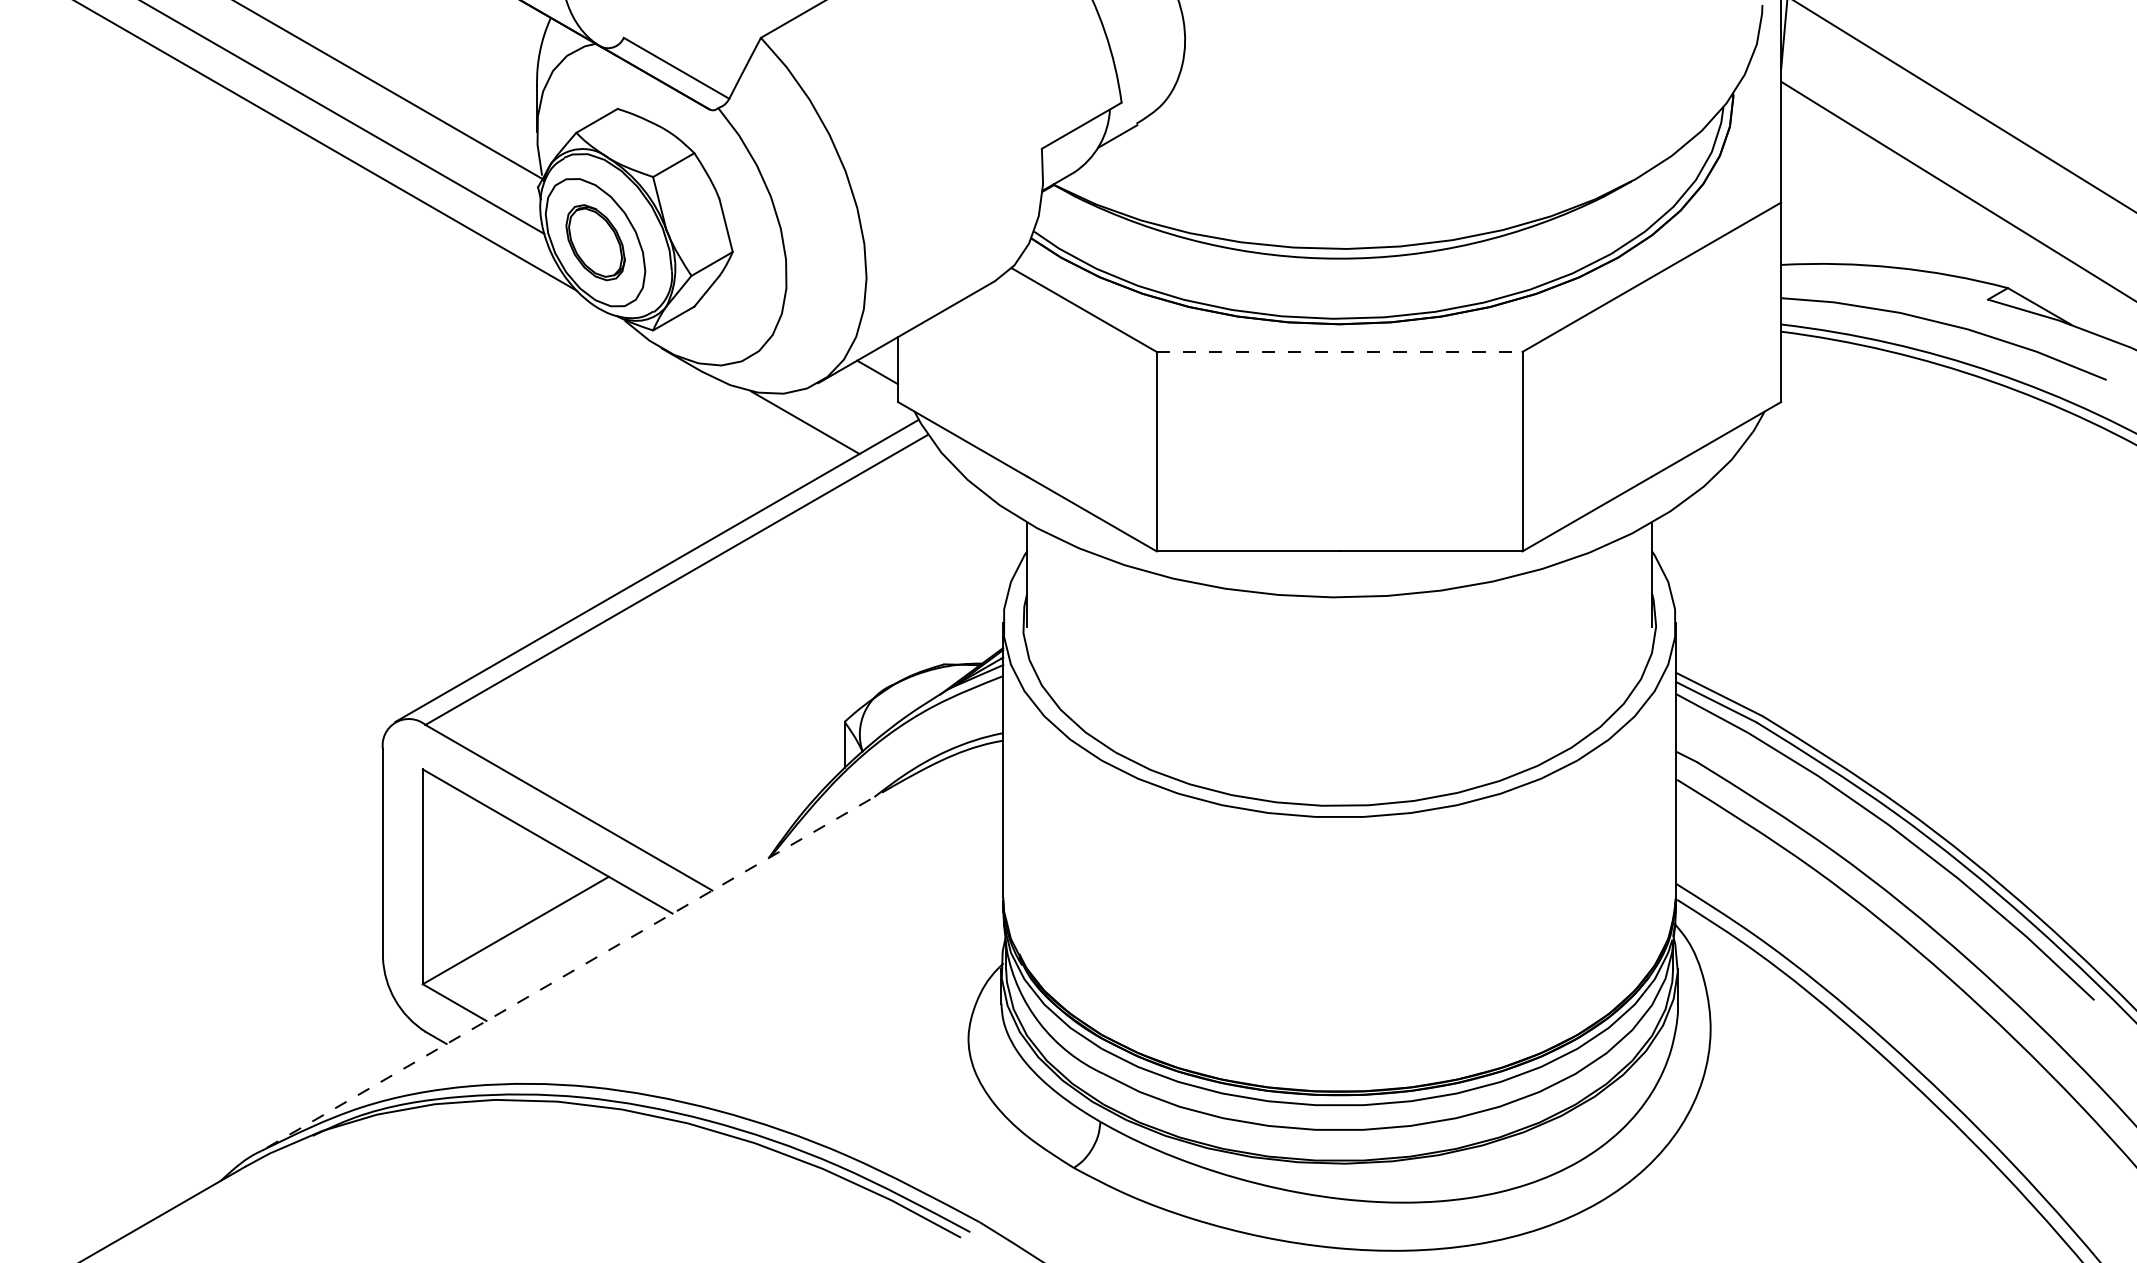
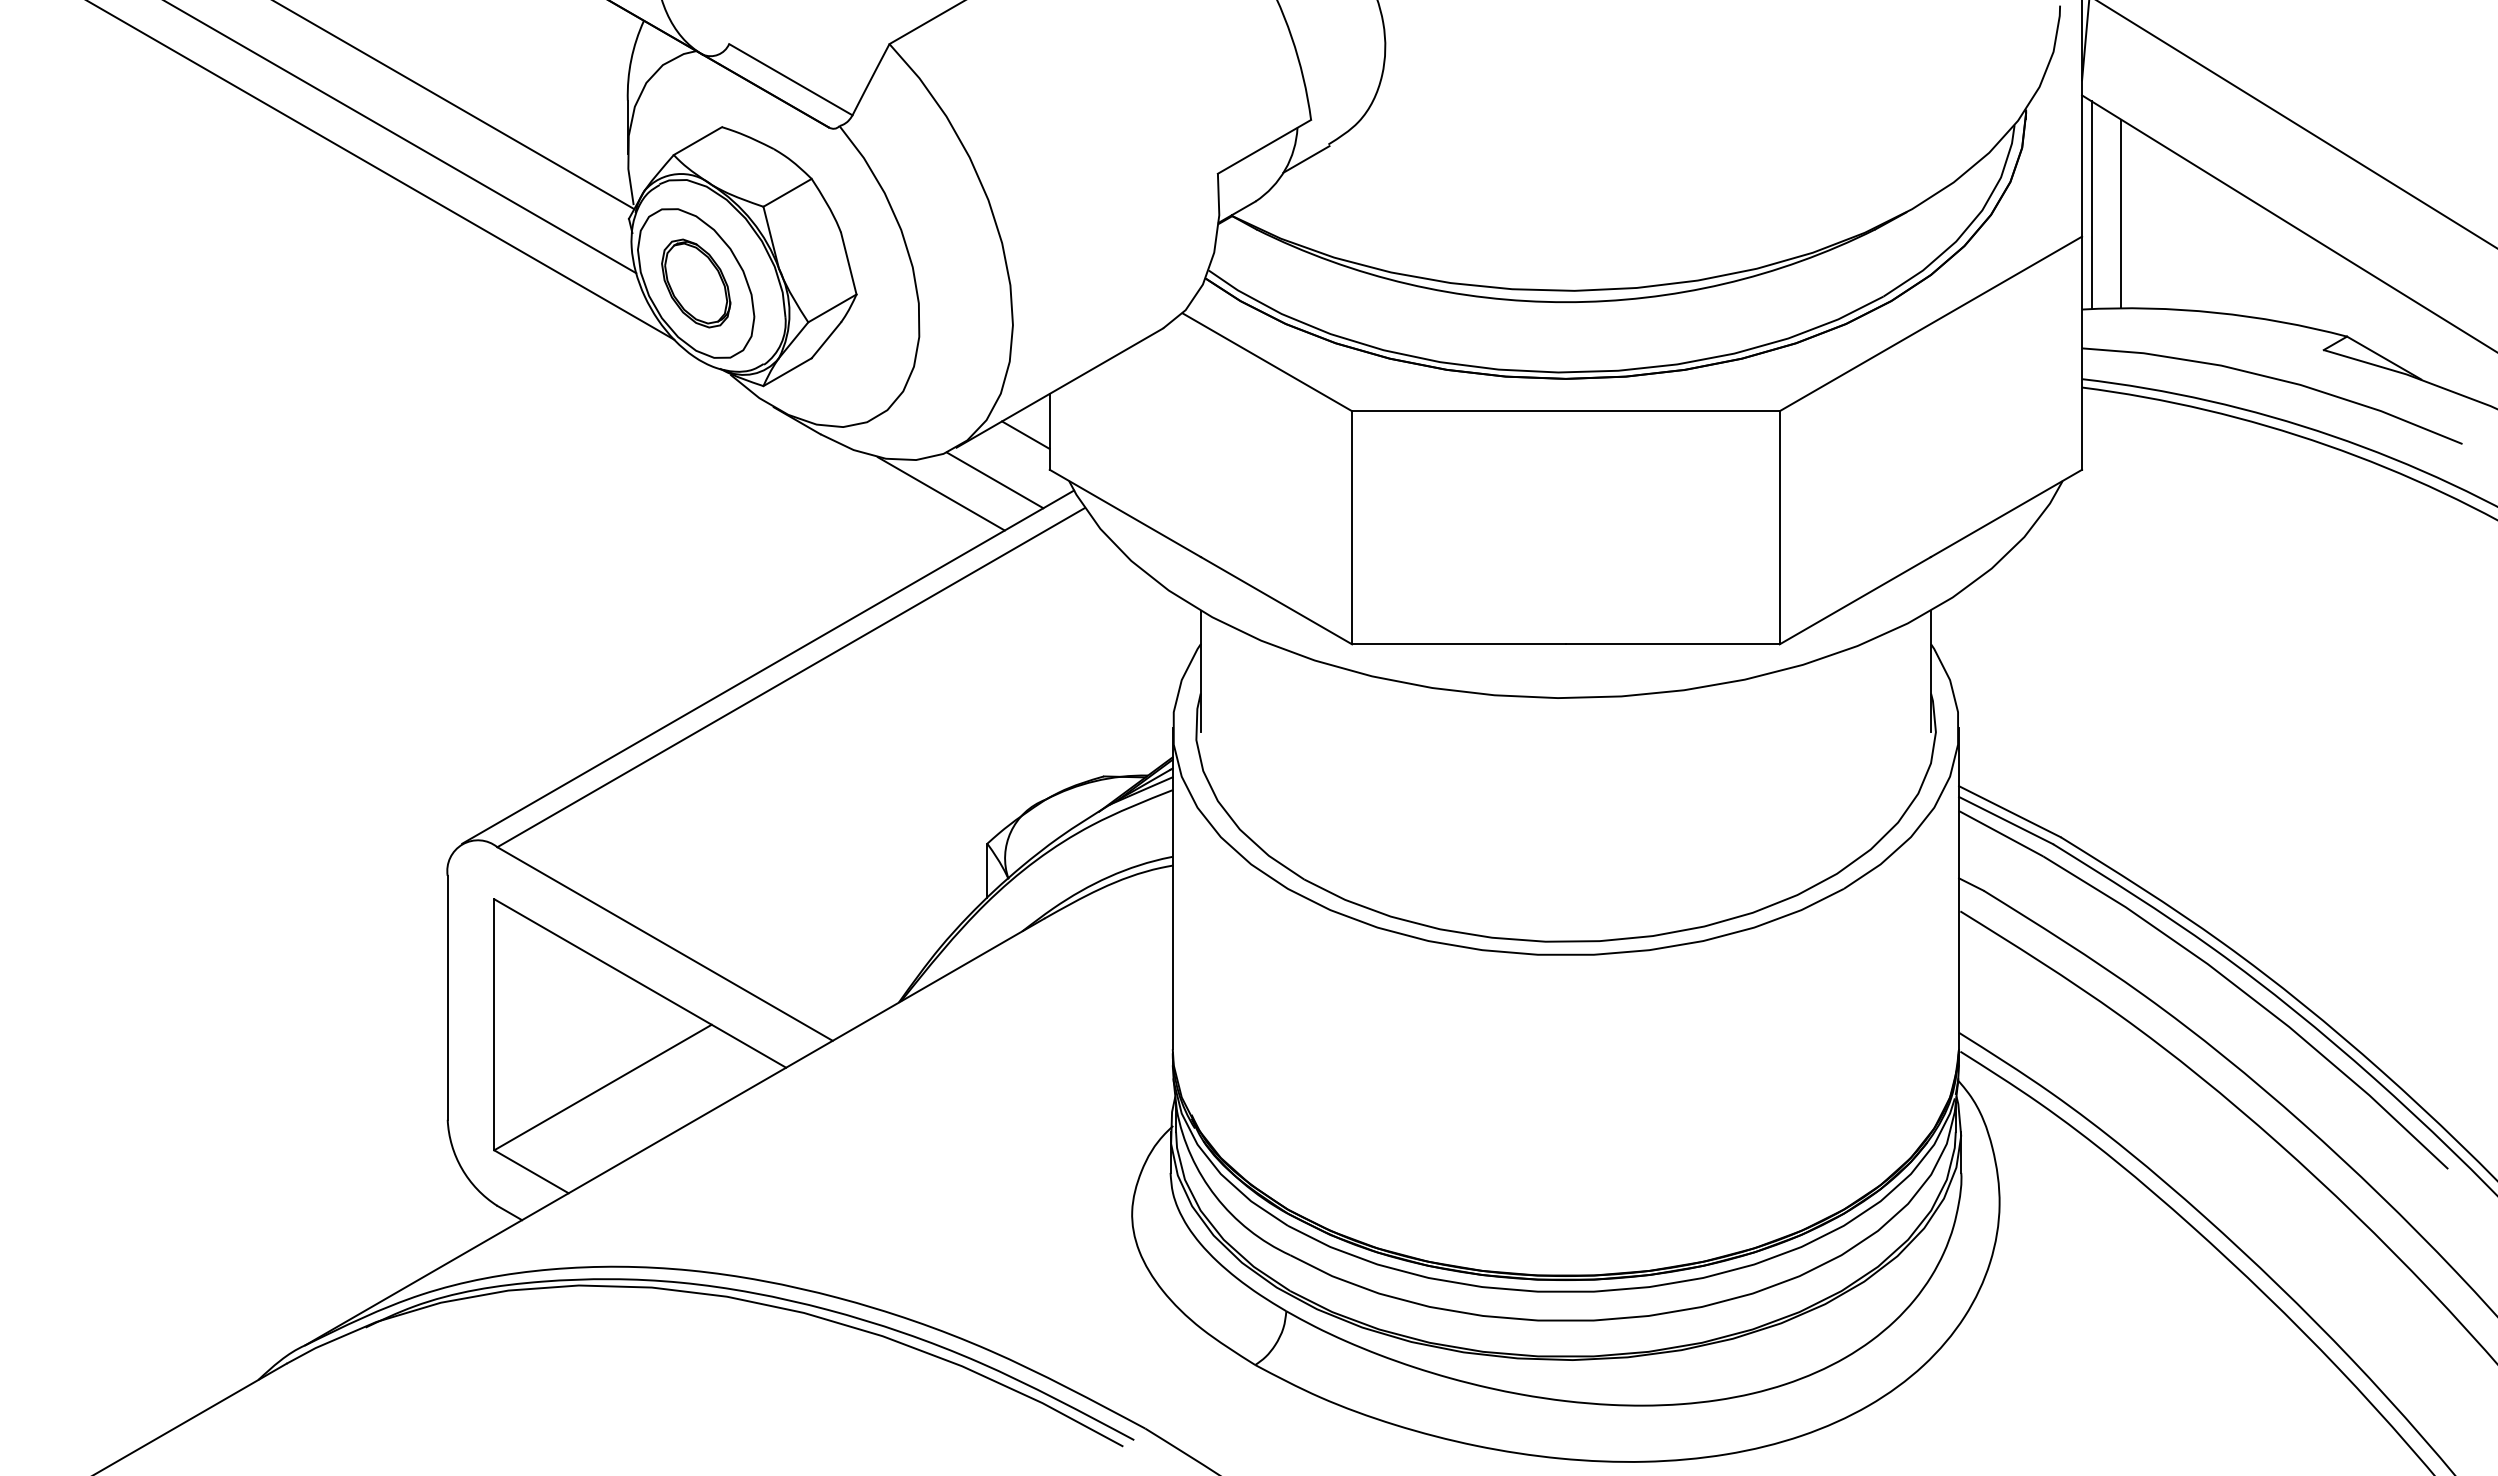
line: (1789, 175) -> (2091, 205), added
line: (1814, 182) -> (2121, 213), added
line: (1339, 352) -> (1565, 411), dashed -> solid
line: (850, 411) -> (994, 480), added
line: (577, 968) -> (674, 1132), dashed -> solid

